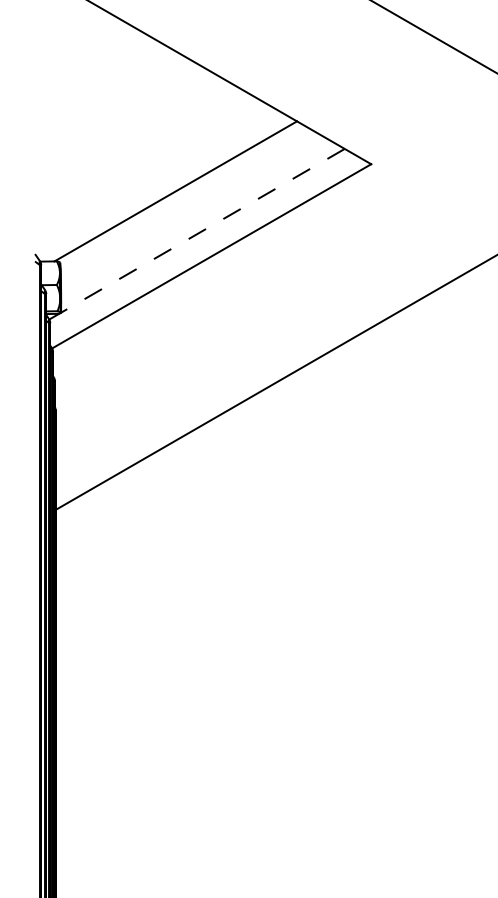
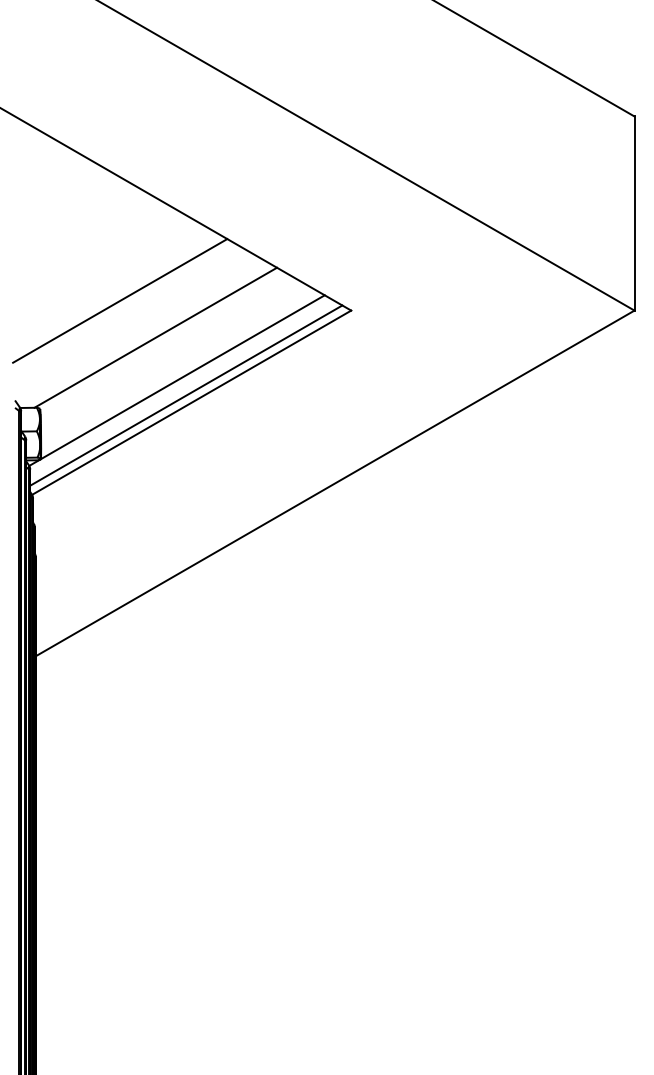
line: (140, 154) -> (120, 300), added
line: (202, 231) -> (182, 377), dashed -> solid
line: (206, 249) -> (186, 395), added

